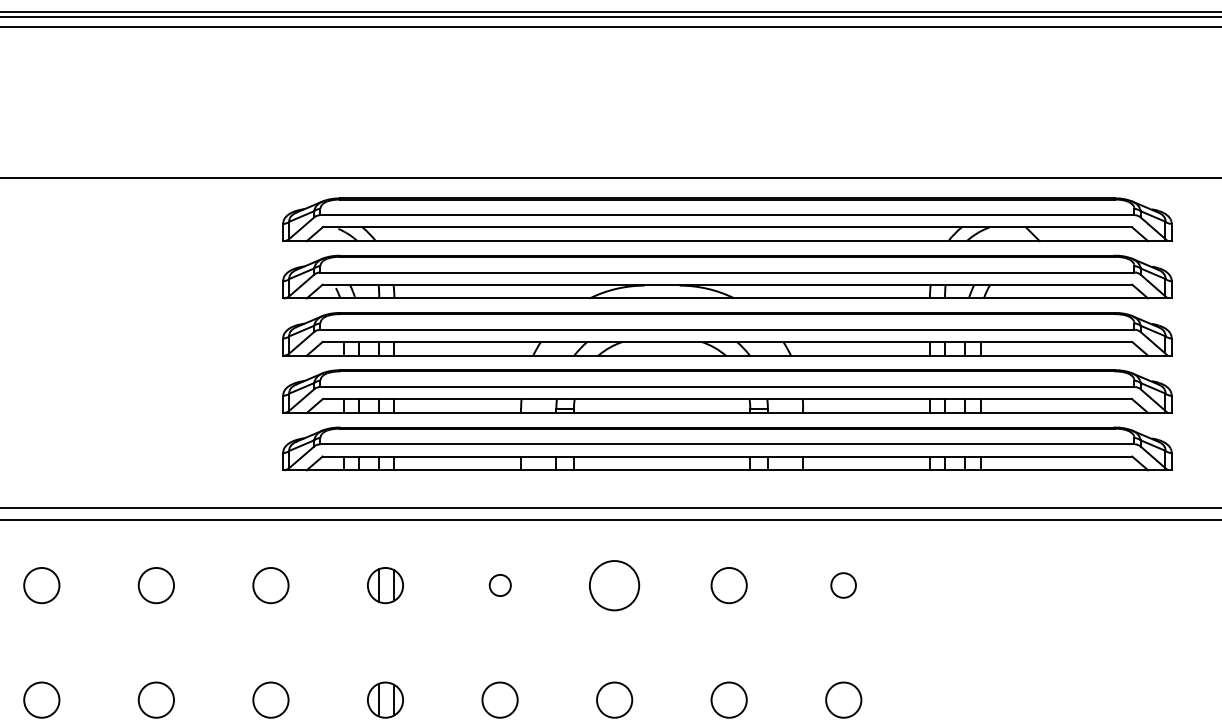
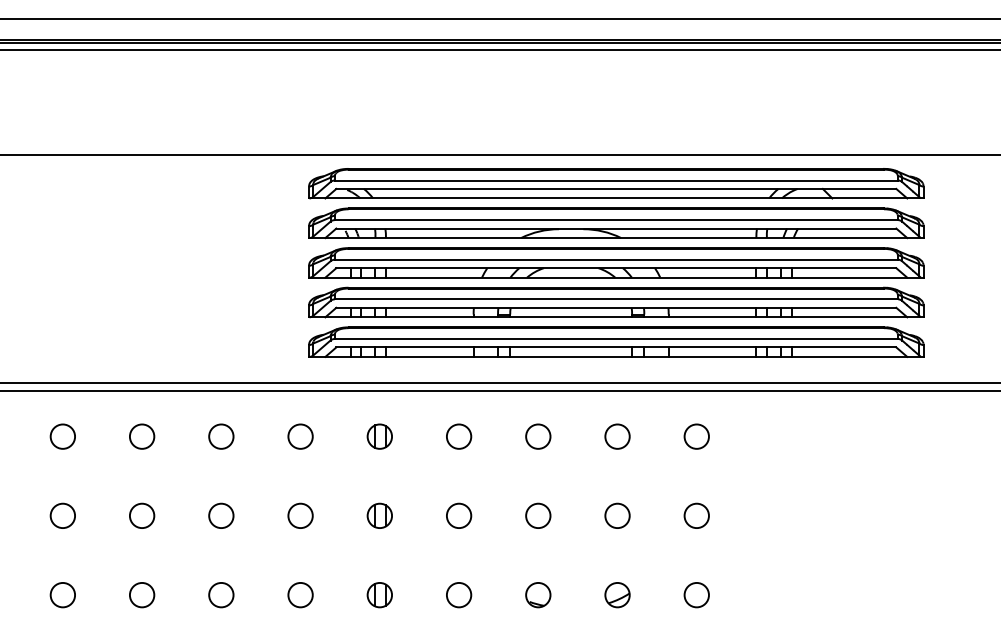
circle: (500, 585) -> (459, 436), size x1.67
circle: (614, 585) -> (538, 436), size x0.71
circle: (843, 585) -> (696, 436), size x1.43

